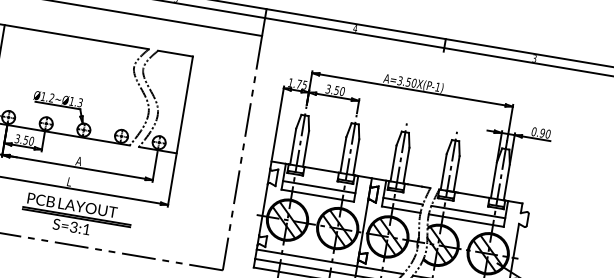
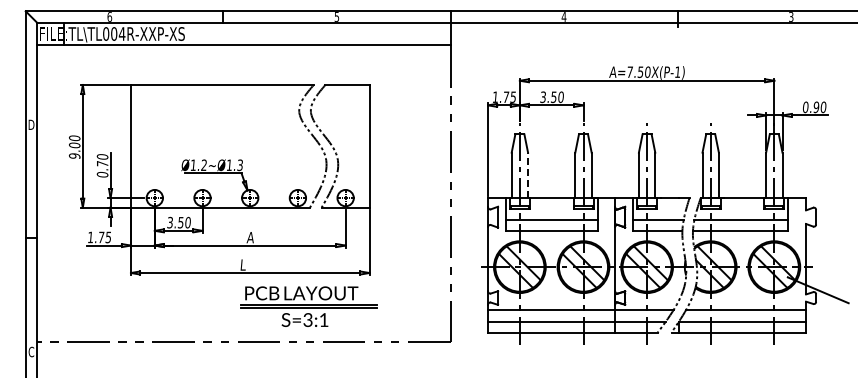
text: (399, 80) -> (629, 71), A=3.50X(P-1) -> A=7.50X(P-1)
line: (306, 148) -> (528, 175), solid -> dashed
part: (76, 216) -> (308, 306), moved

